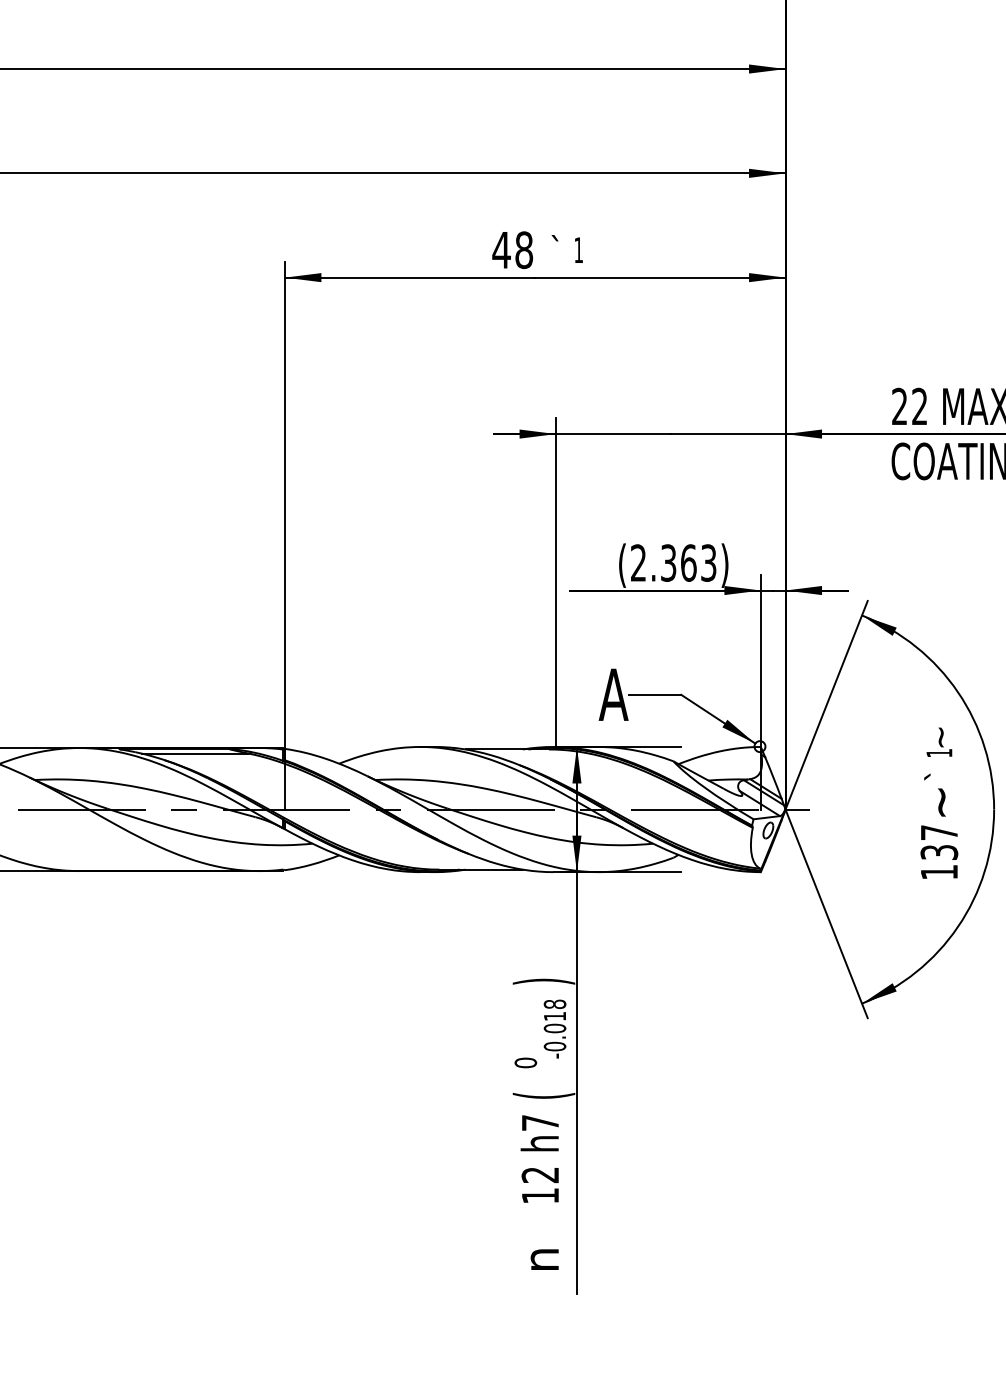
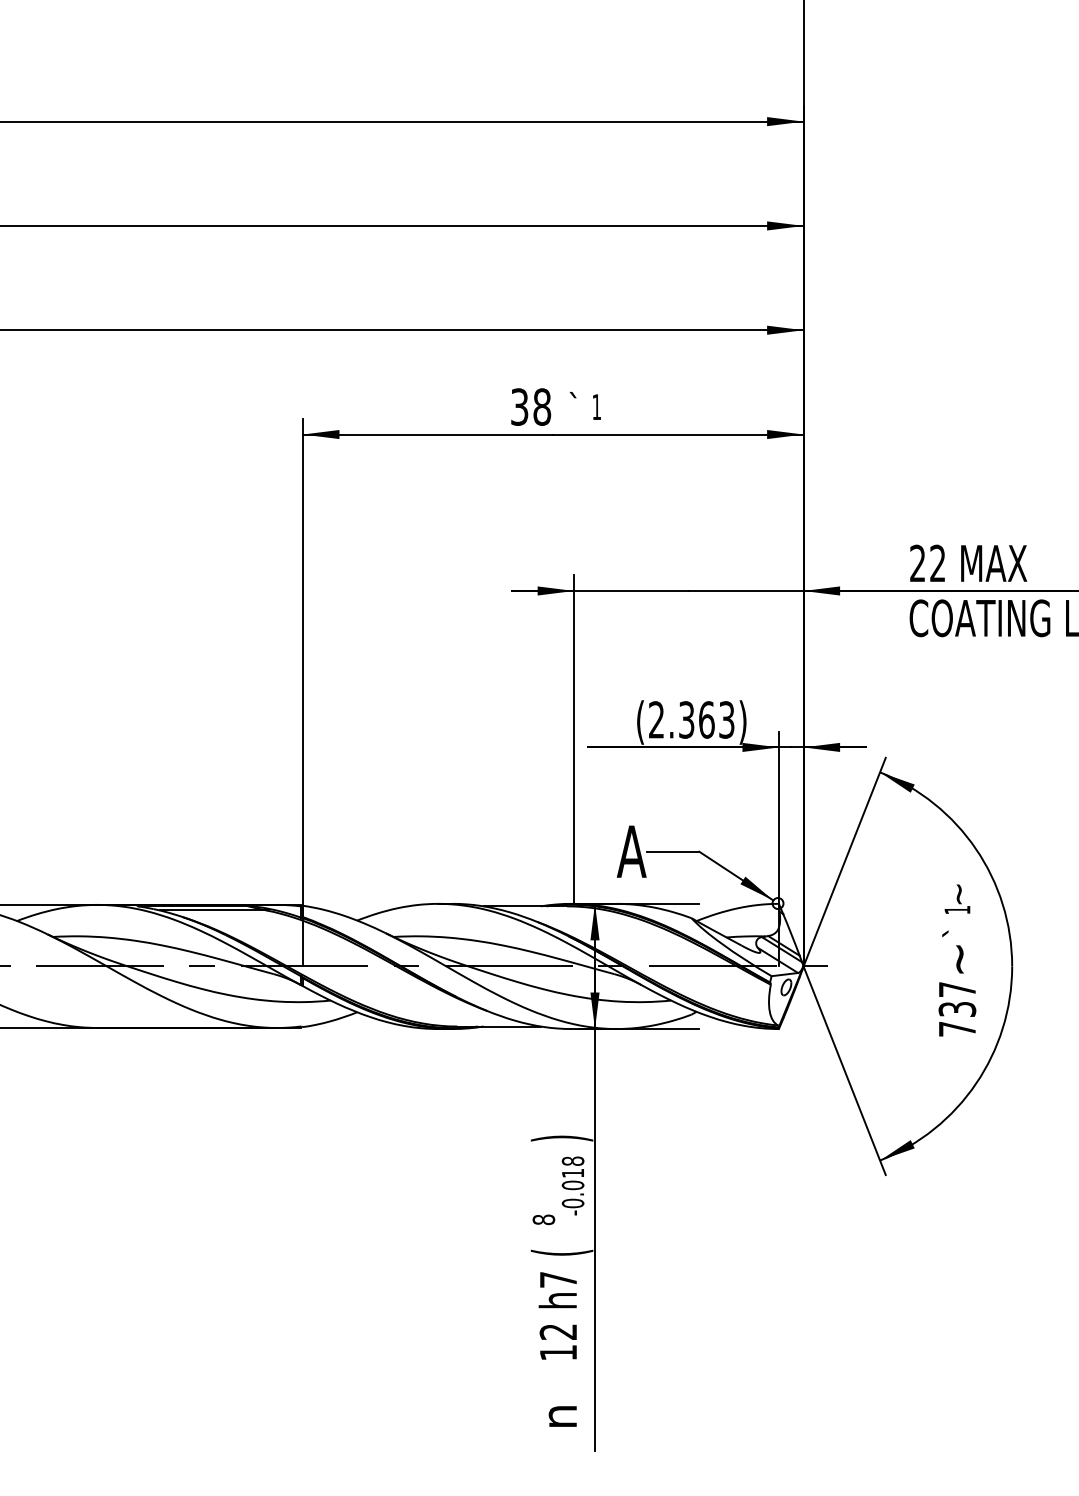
text: (501, 249) -> (519, 406), 48 -> 38
text: (939, 872) -> (957, 1029), 137 -> 737
text: (525, 1062) -> (543, 1219), 0 -> 8

